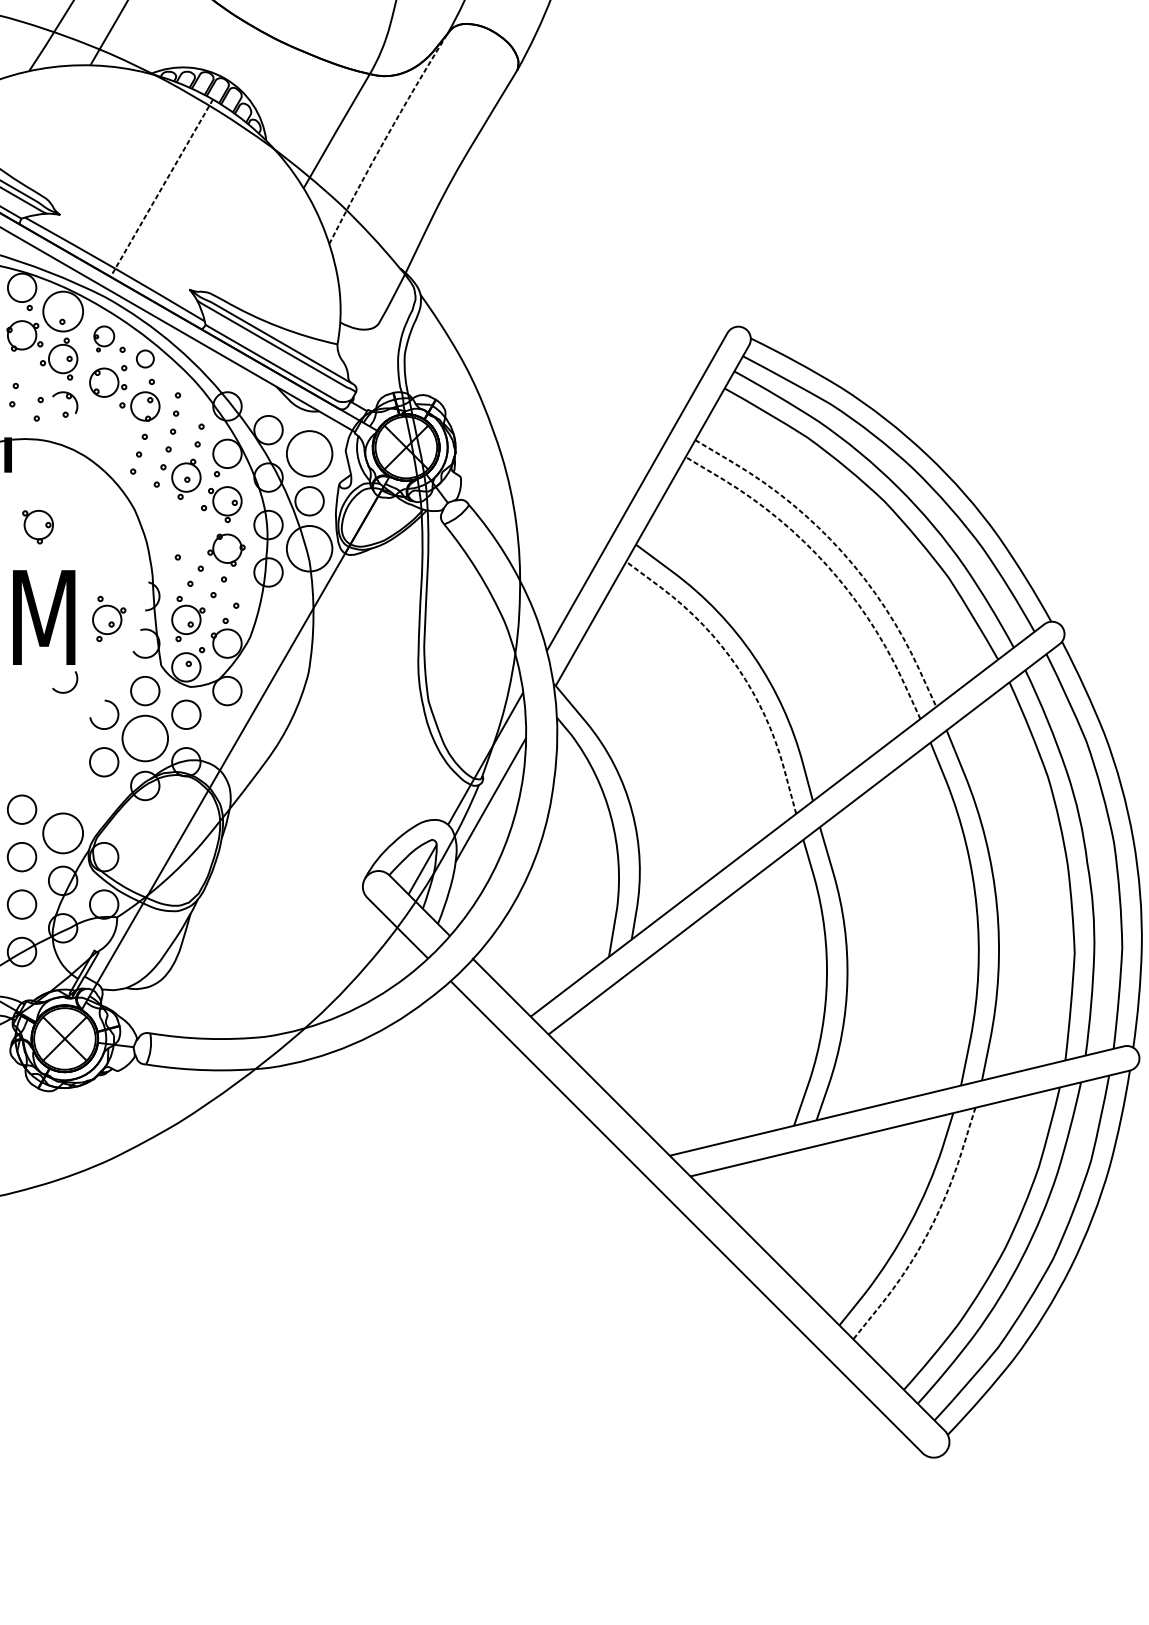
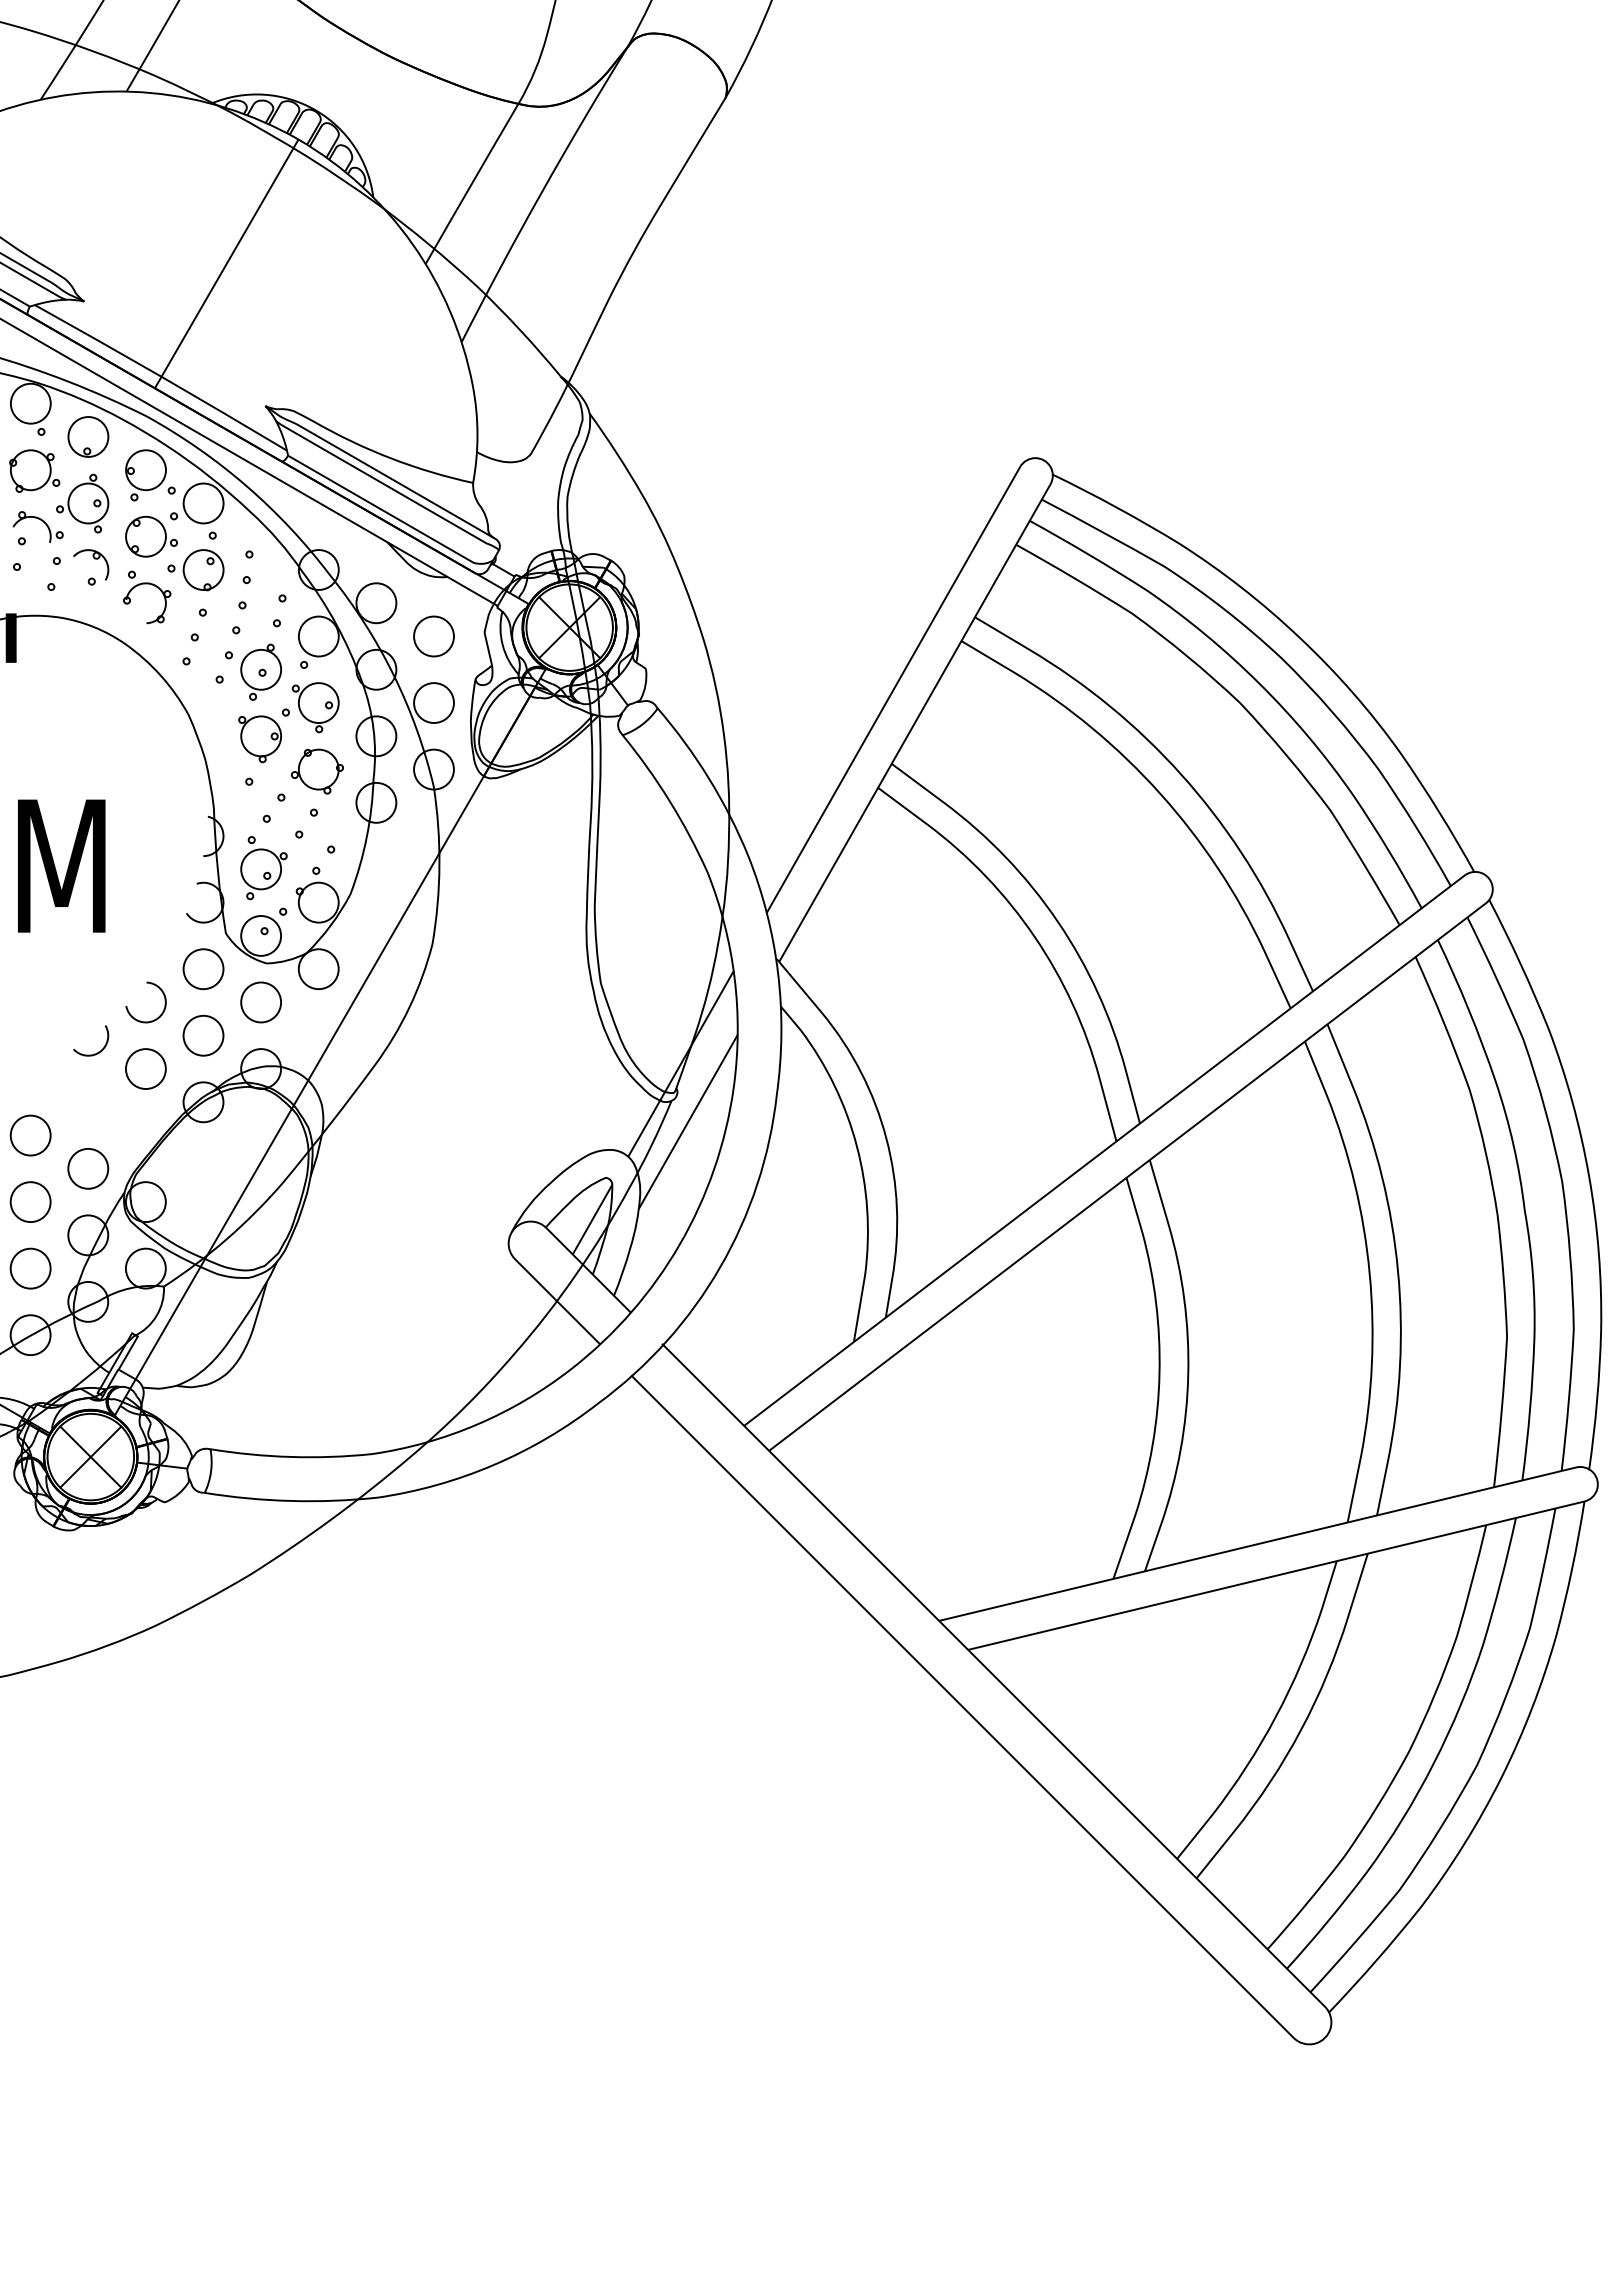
line: (386, 138) -> (541, 193), dashed -> solid
line: (161, 187) -> (226, 263), dashed -> solid
circle: (63, 311) -> (88, 436), size x0.71
part: (103, 339) -> (145, 475), size x1.43
circle: (145, 359) -> (203, 503), size x1.67
part: (29, 371) -> (41, 521), added
part: (108, 417) -> (151, 585), added
circle: (309, 453) -> (433, 636), size x0.62
part: (37, 527) -> (259, 739), moved
circle: (309, 548) -> (433, 769), size x0.62
line: (841, 551) -> (1179, 773), dashed -> solid
line: (827, 565) -> (1160, 793), dashed -> solid
part: (108, 619) -> (152, 868), removed
line: (738, 668) -> (1035, 937), dashed -> solid
arc: (68, 690) -> (96, 1052), moved
circle: (145, 738) -> (203, 1035), size x0.62
circle: (63, 833) -> (88, 1168), size x0.71
line: (928, 1231) -> (1302, 1727), dashed -> solid

